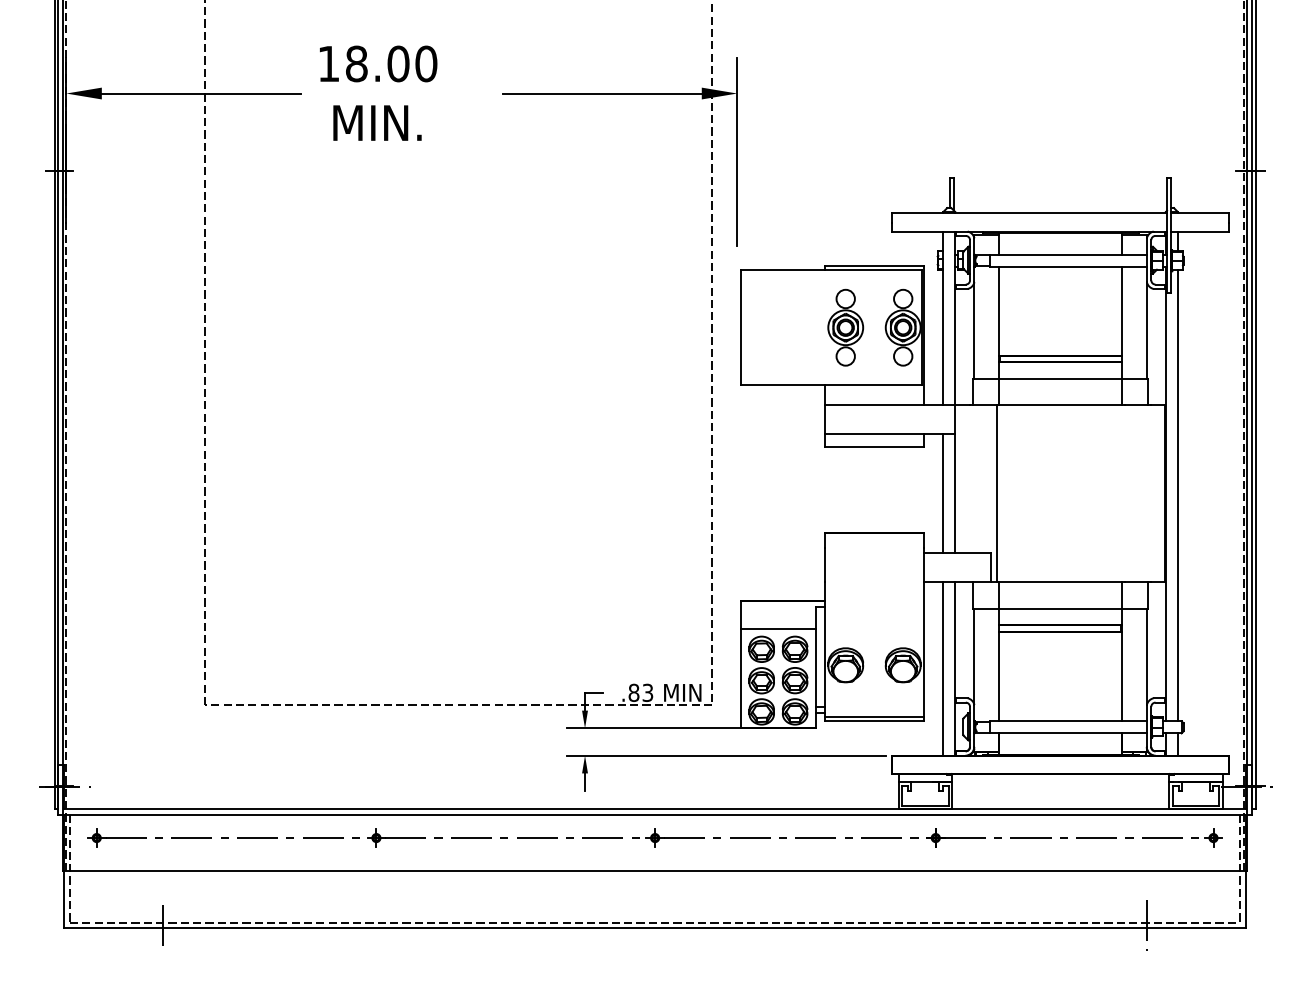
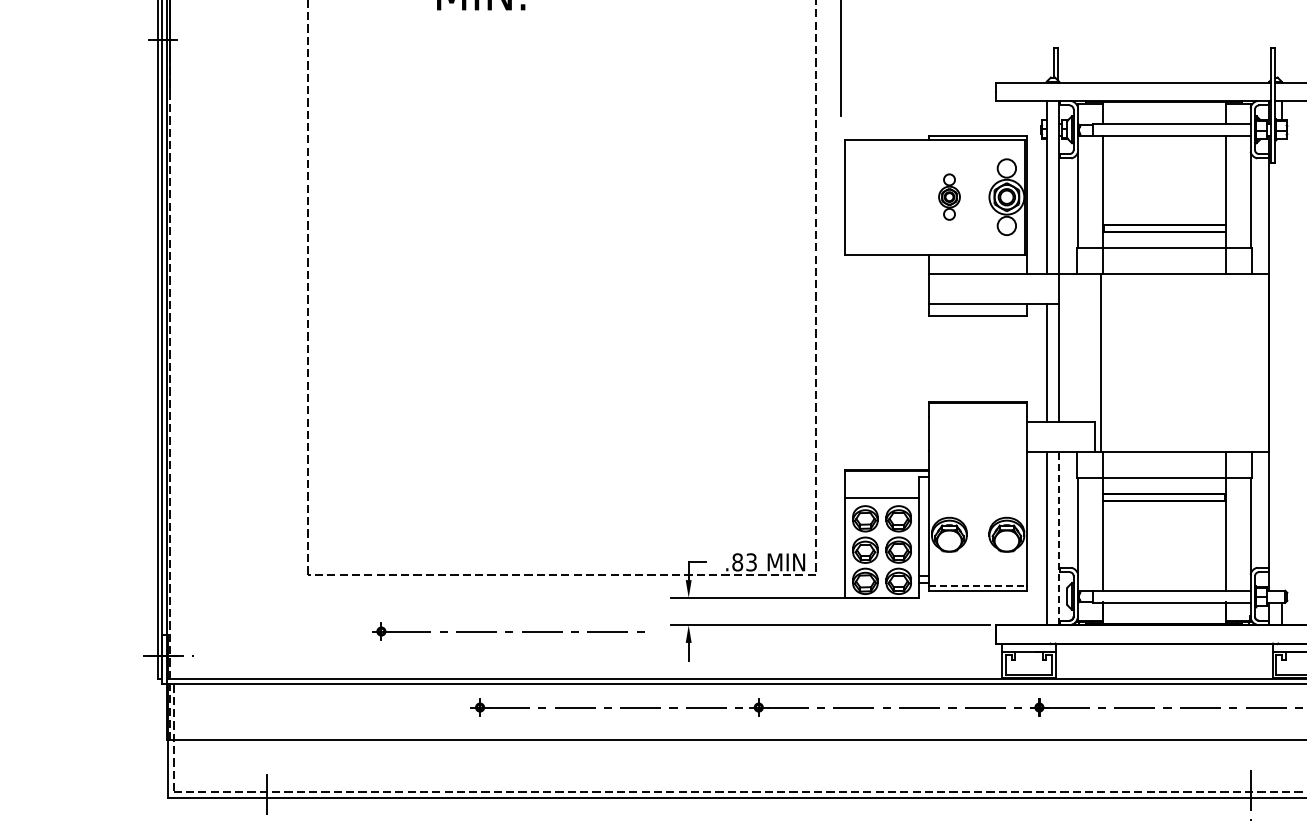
part: (845, 327) -> (949, 196), size x0.6
line: (1178, 495) -> (1282, 364), removed
line: (955, 668) -> (1059, 537), solid -> dashed
line: (874, 716) -> (978, 585), solid -> dashed
part: (223, 837) -> (508, 630), moved

